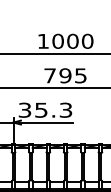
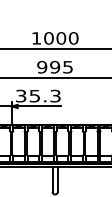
text: (50, 76) -> (42, 67), 795 -> 995

